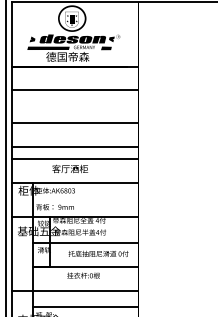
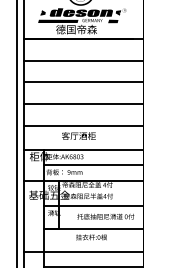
line: (75, 123) -> (83, 82), moved
line: (75, 146) -> (83, 104), moved
line: (85, 199) -> (93, 165), added

